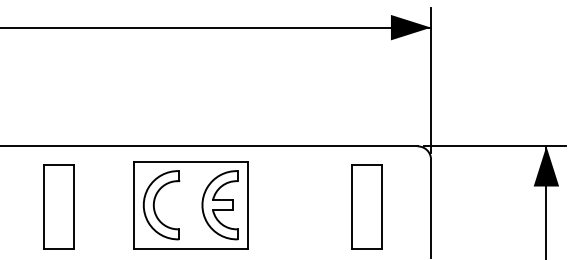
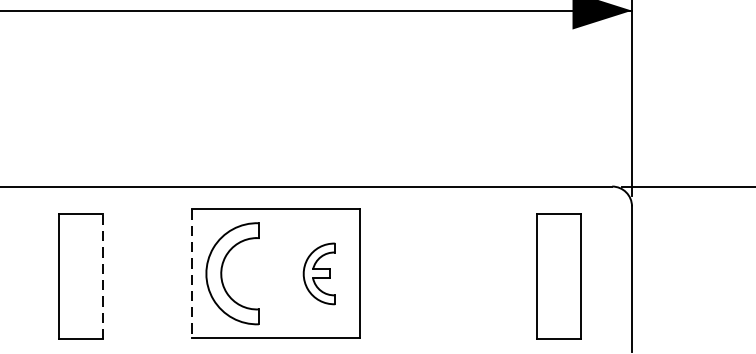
line: (133, 205) -> (191, 274), solid -> dashed
part: (219, 205) -> (318, 274), size x0.6
line: (73, 206) -> (102, 275), solid -> dashed
part: (366, 206) -> (558, 275), moved

